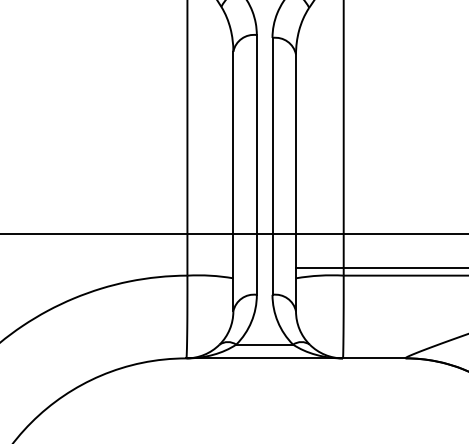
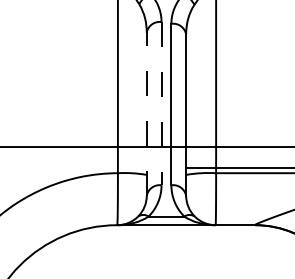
line: (256, 164) -> (161, 103), solid -> dashed
line: (232, 182) -> (146, 114), solid -> dashed

